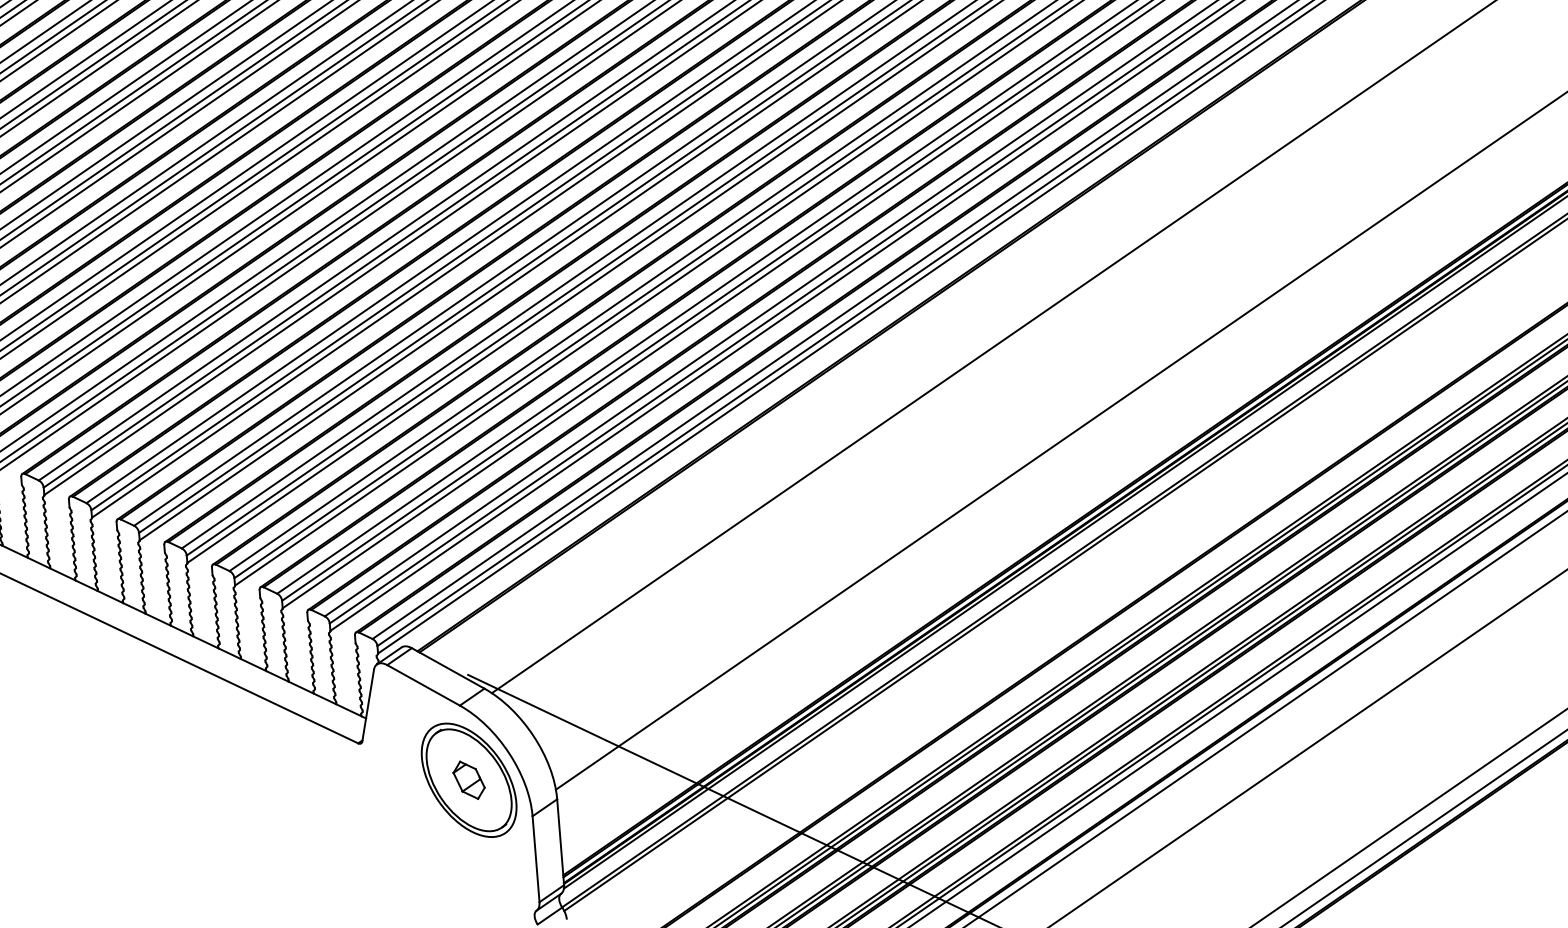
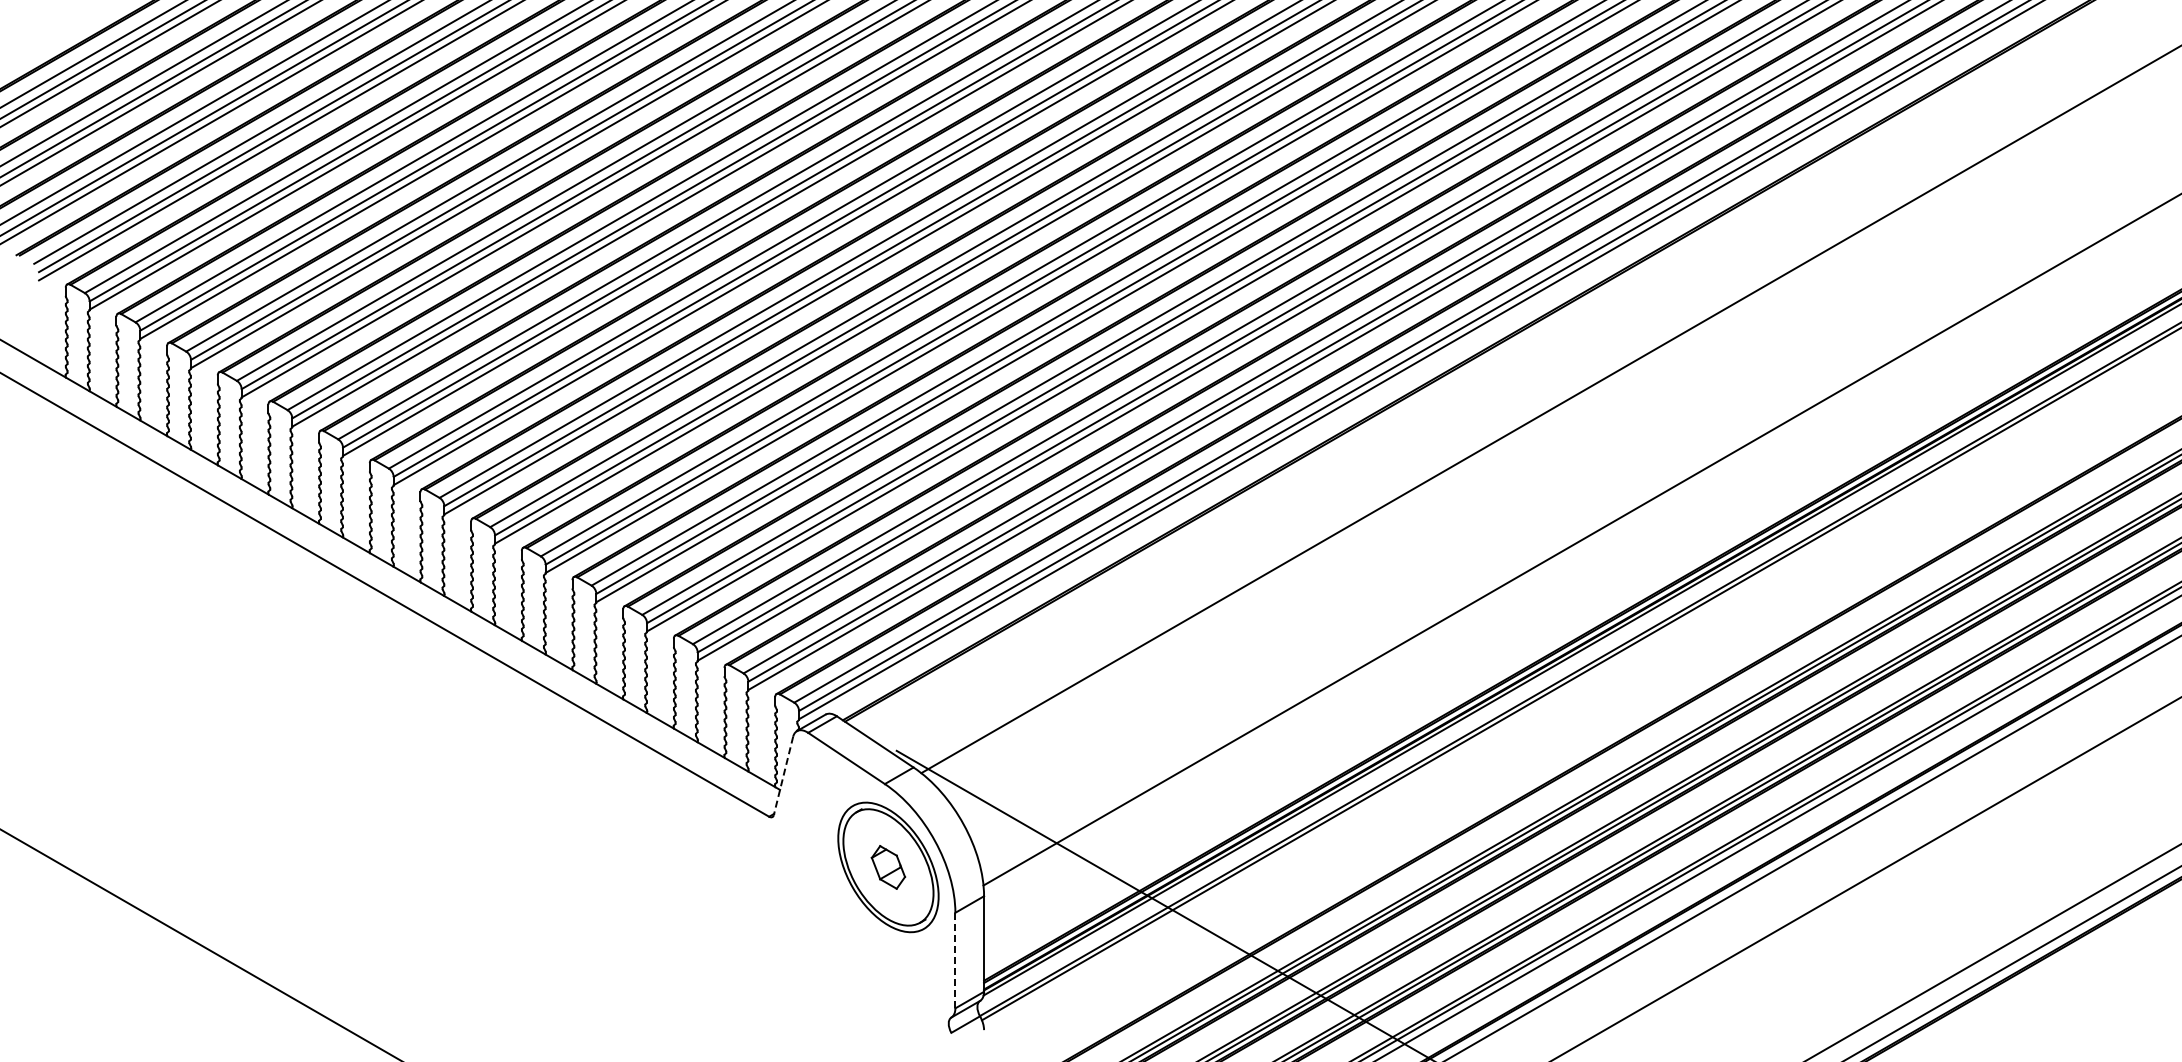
line: (368, 706) -> (783, 776), solid -> dashed
line: (536, 859) -> (955, 960), solid -> dashed

